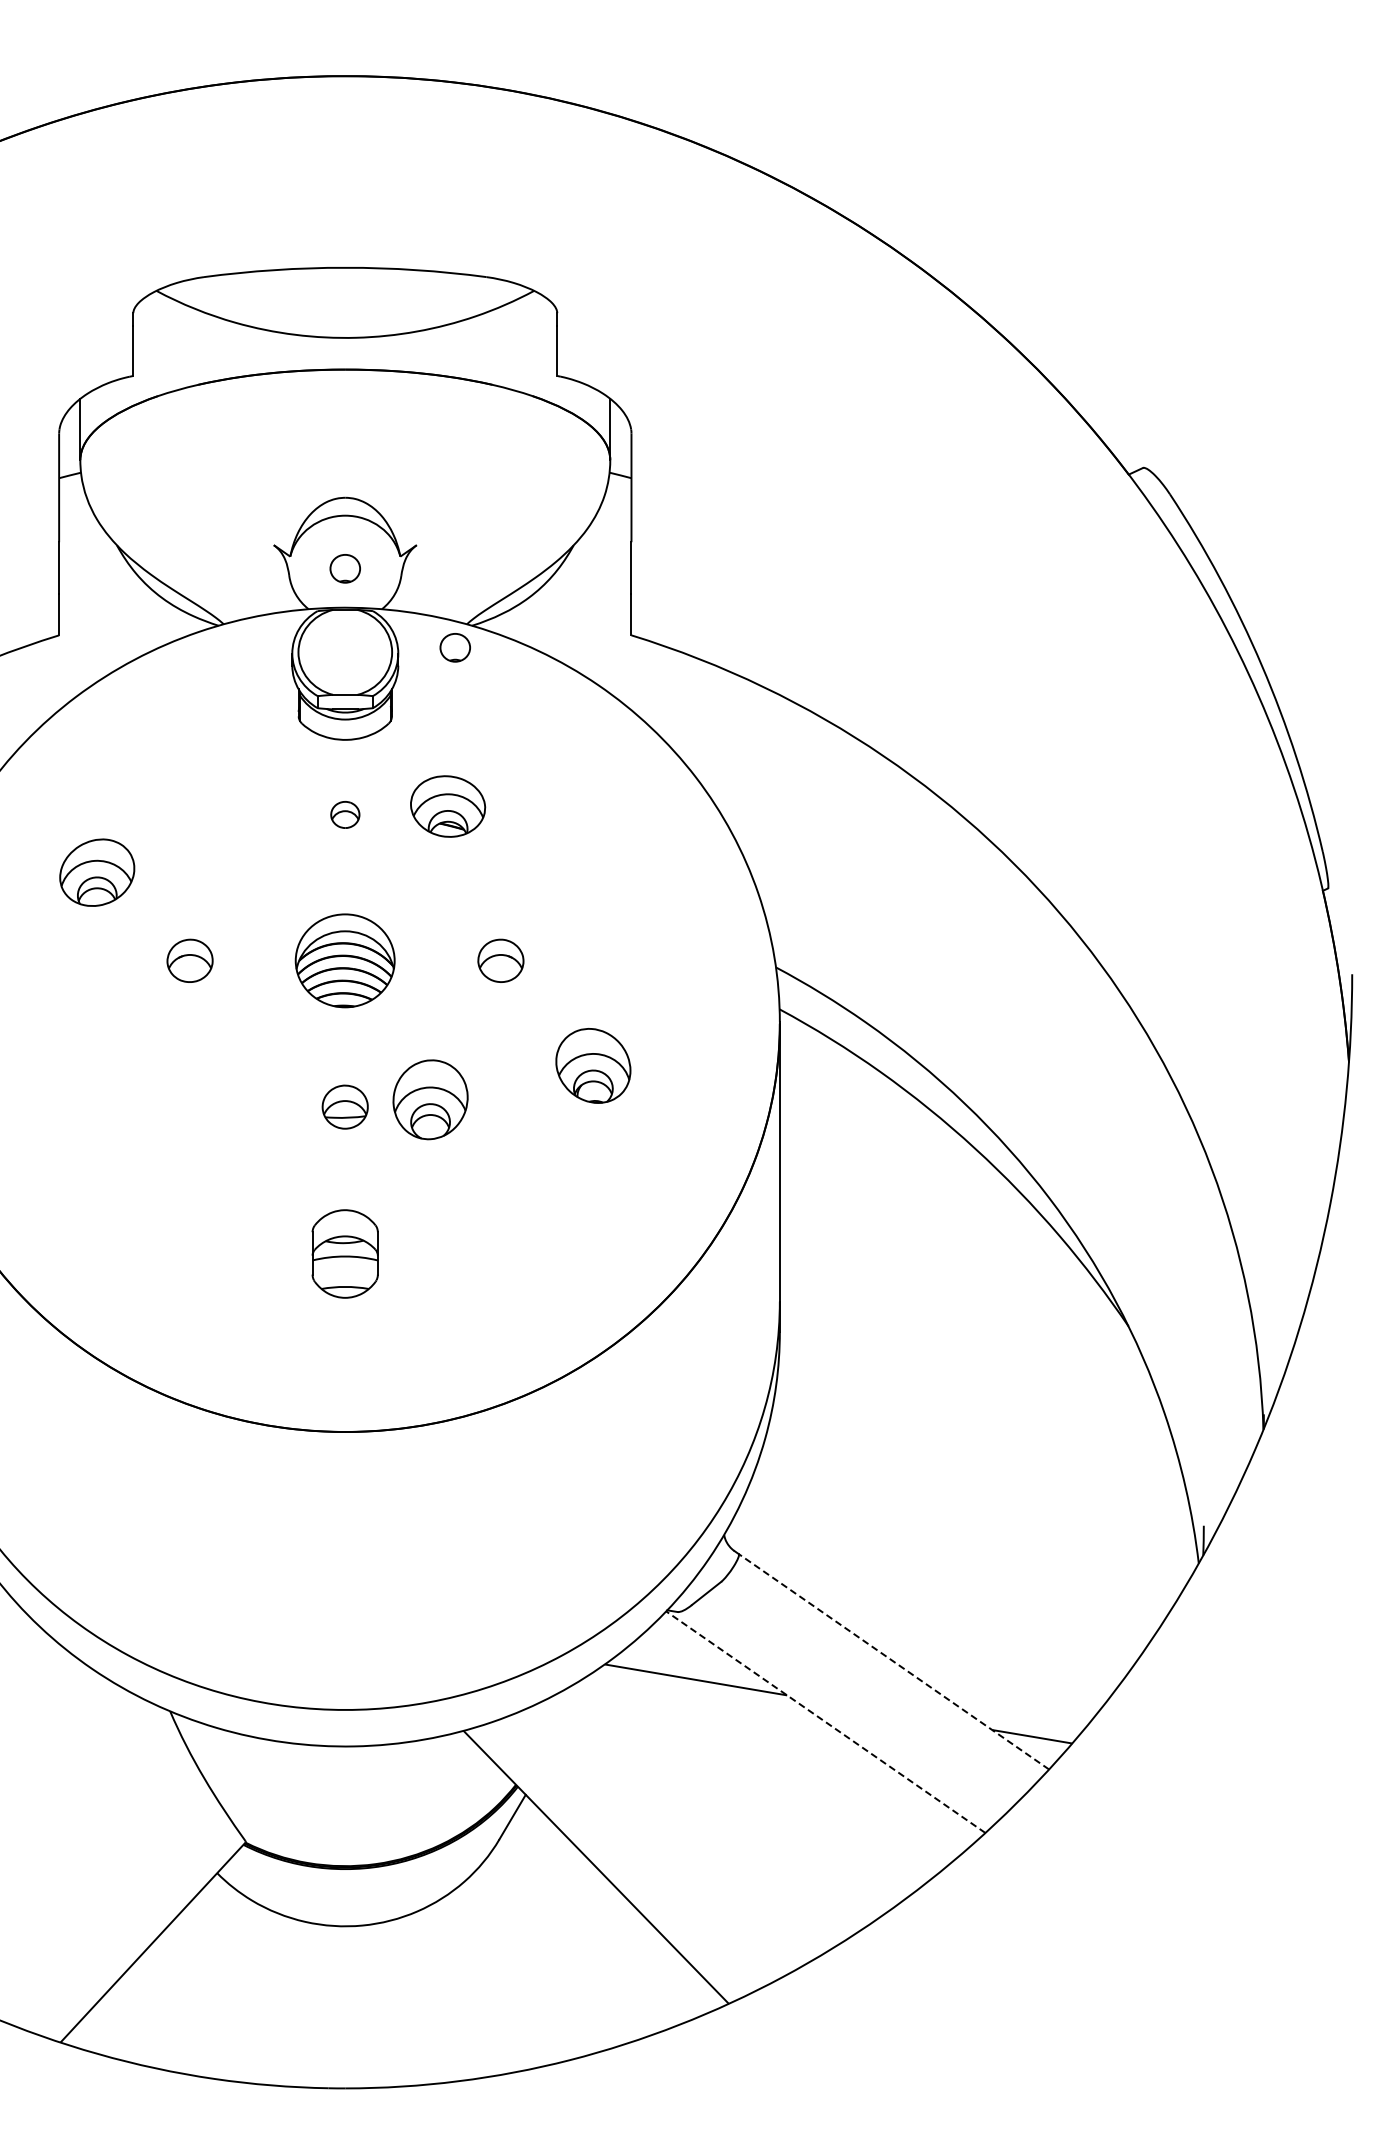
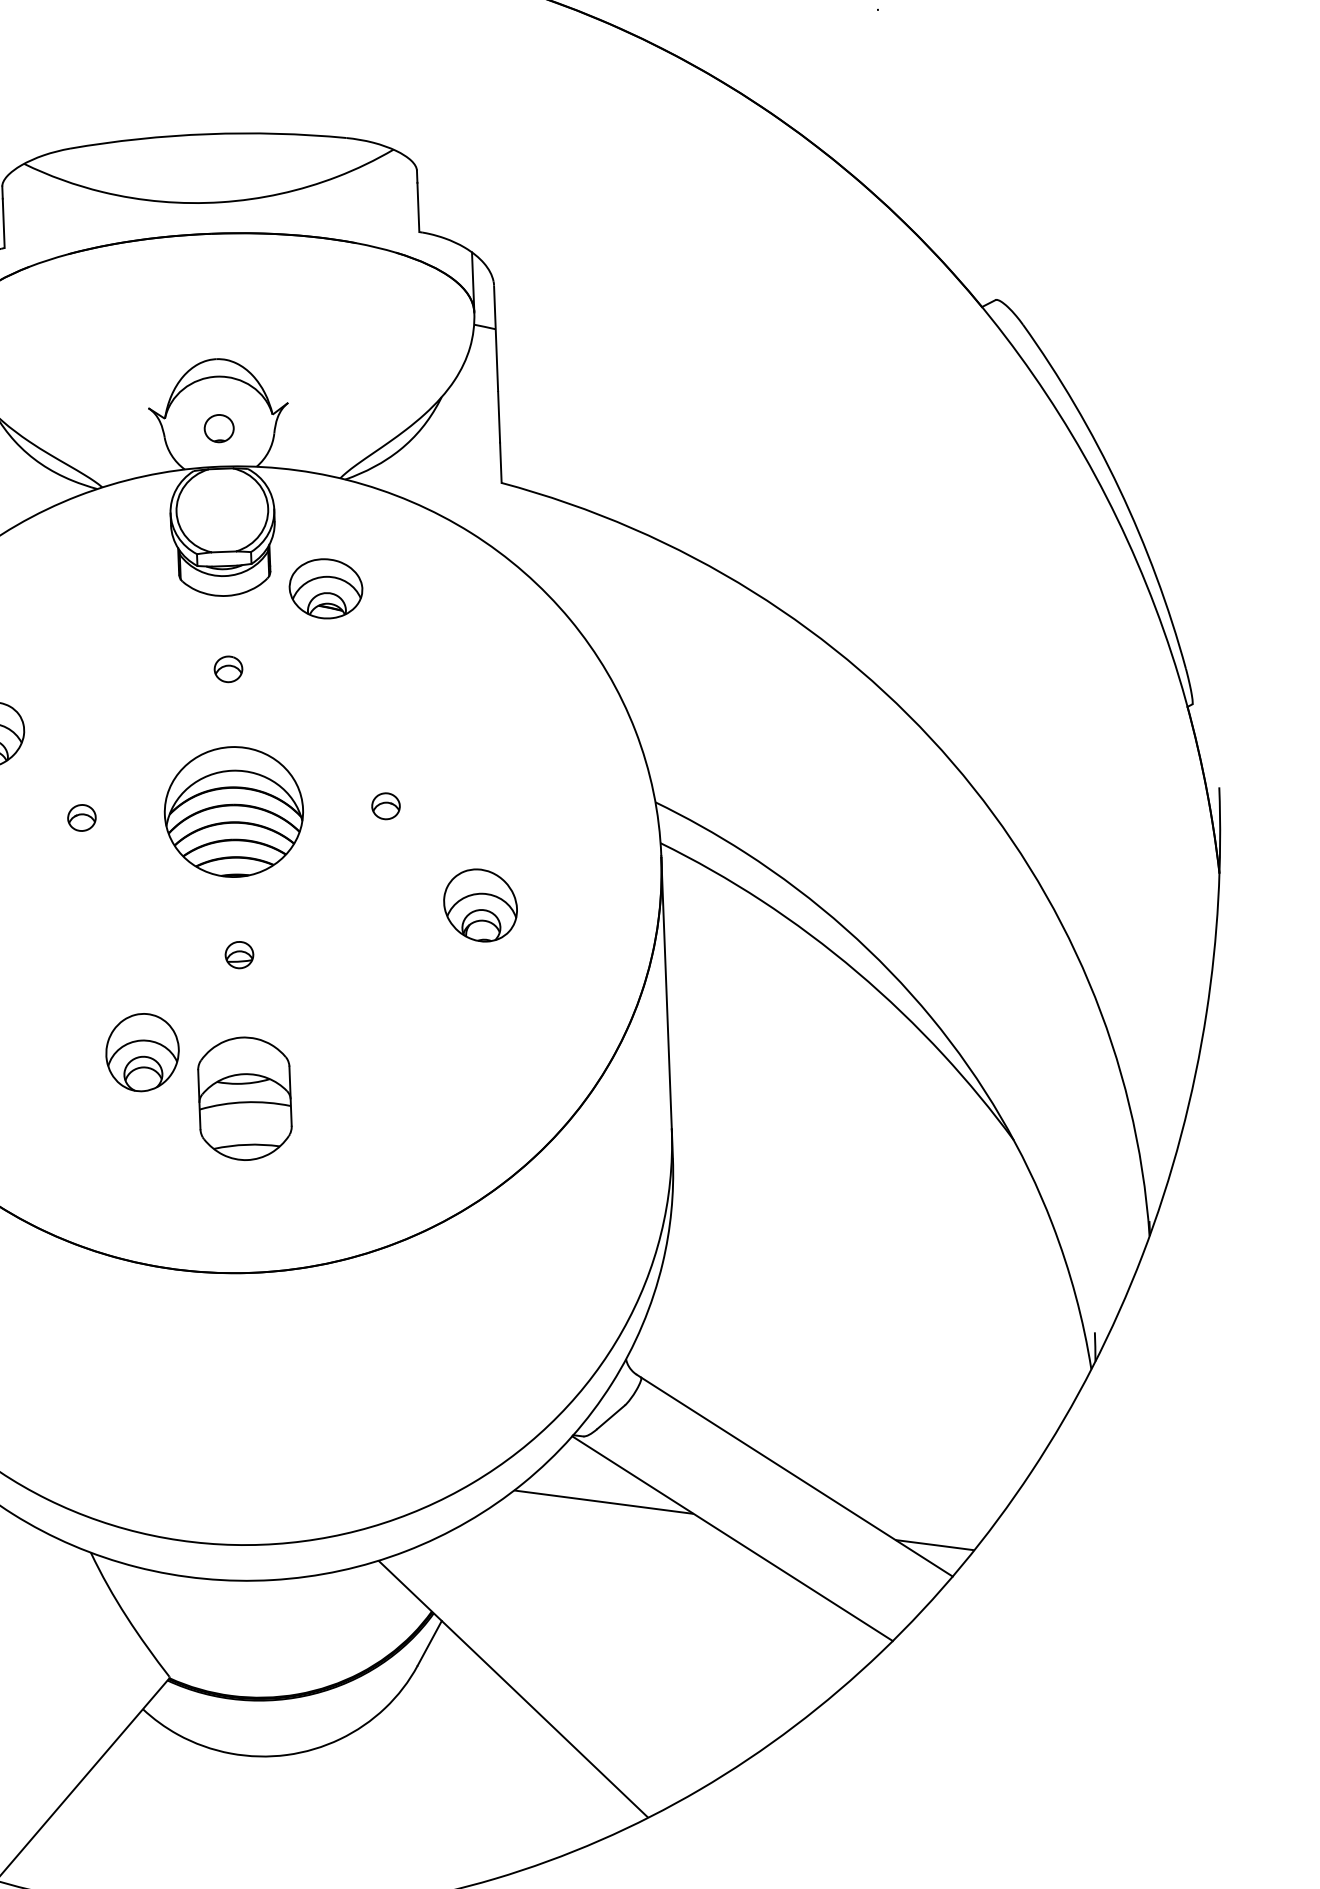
part: (454, 647) -> (328, 501), removed
part: (448, 806) -> (326, 588), moved
part: (189, 960) -> (81, 817), size x0.62
part: (344, 960) -> (233, 811), size x1.43
part: (500, 960) -> (385, 805), size x0.62
part: (430, 1099) -> (142, 1052), moved
part: (345, 1106) -> (239, 954), size x0.62
part: (344, 1253) -> (244, 1098), size x1.43
line: (893, 1661) -> (796, 1476), dashed -> solid
line: (825, 1721) -> (732, 1537), dashed -> solid

